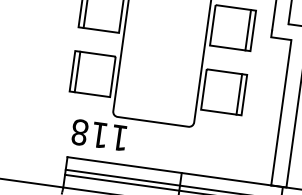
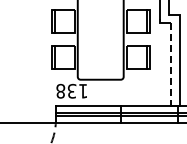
line: (281, 114) -> (171, 65), solid -> dashed
text: (98, 133) -> (71, 90), 118 -> 138

